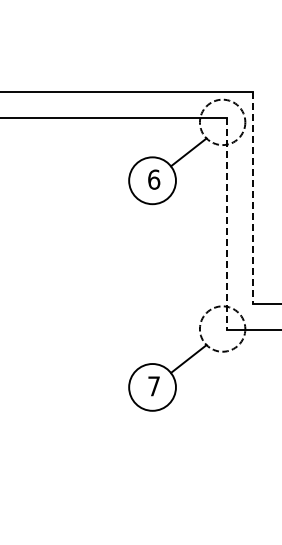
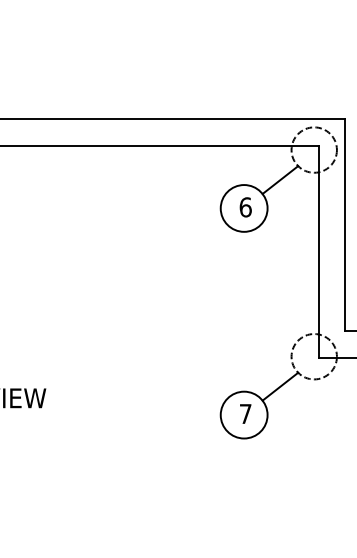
line: (252, 197) -> (344, 225), dashed -> solid
line: (226, 223) -> (318, 251), dashed -> solid

